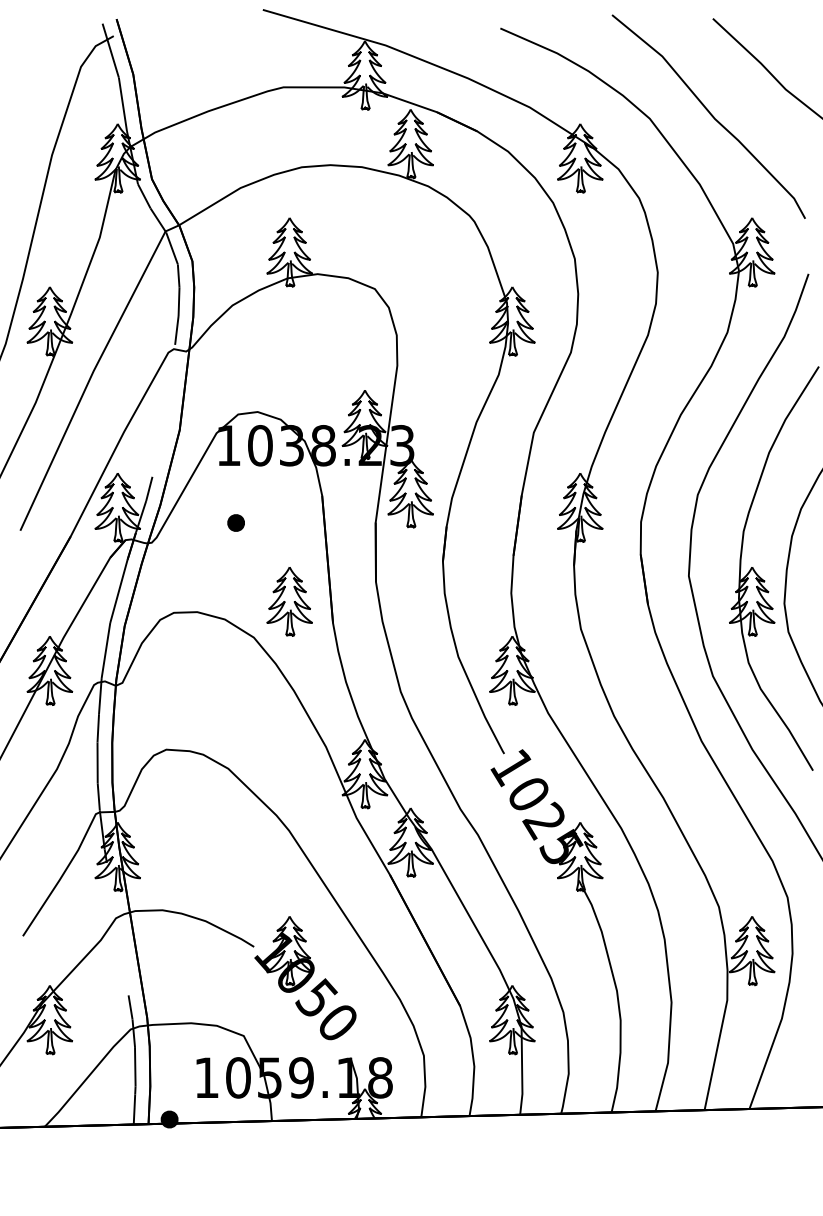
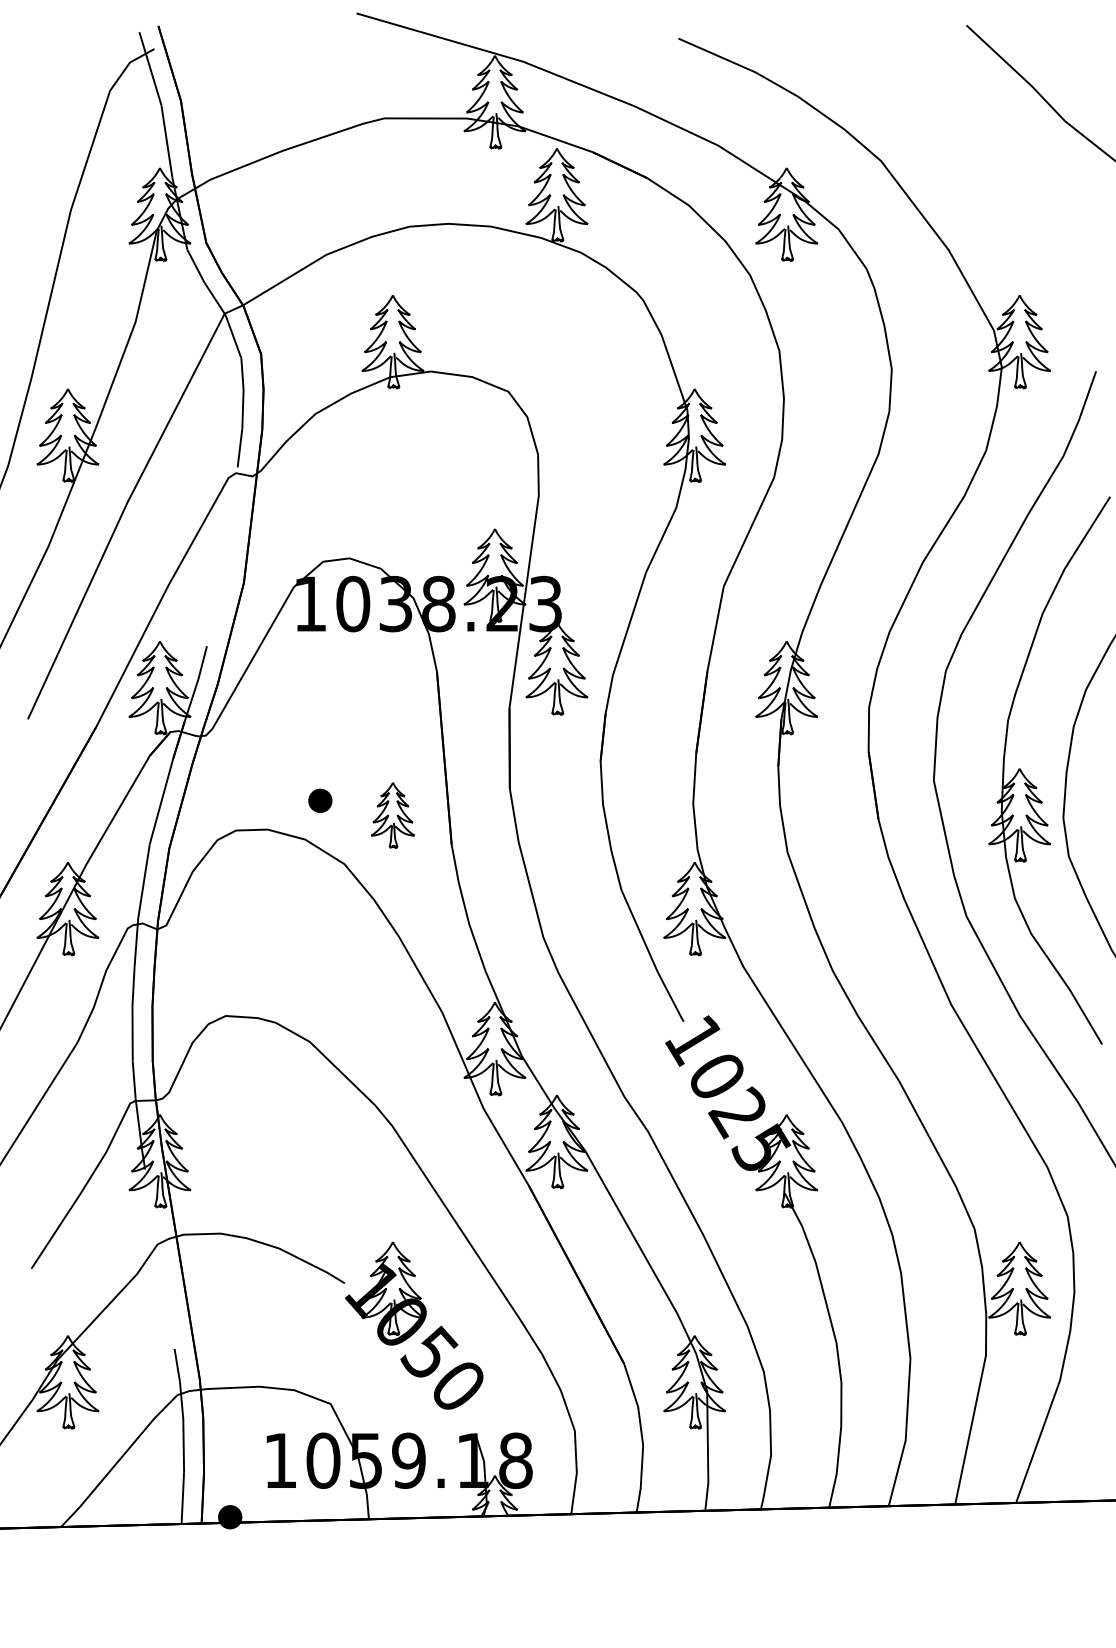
curve: (710, 115) -> (963, 156), removed
part: (236, 522) -> (320, 800), moved
part: (289, 601) -> (392, 815), size x0.7

